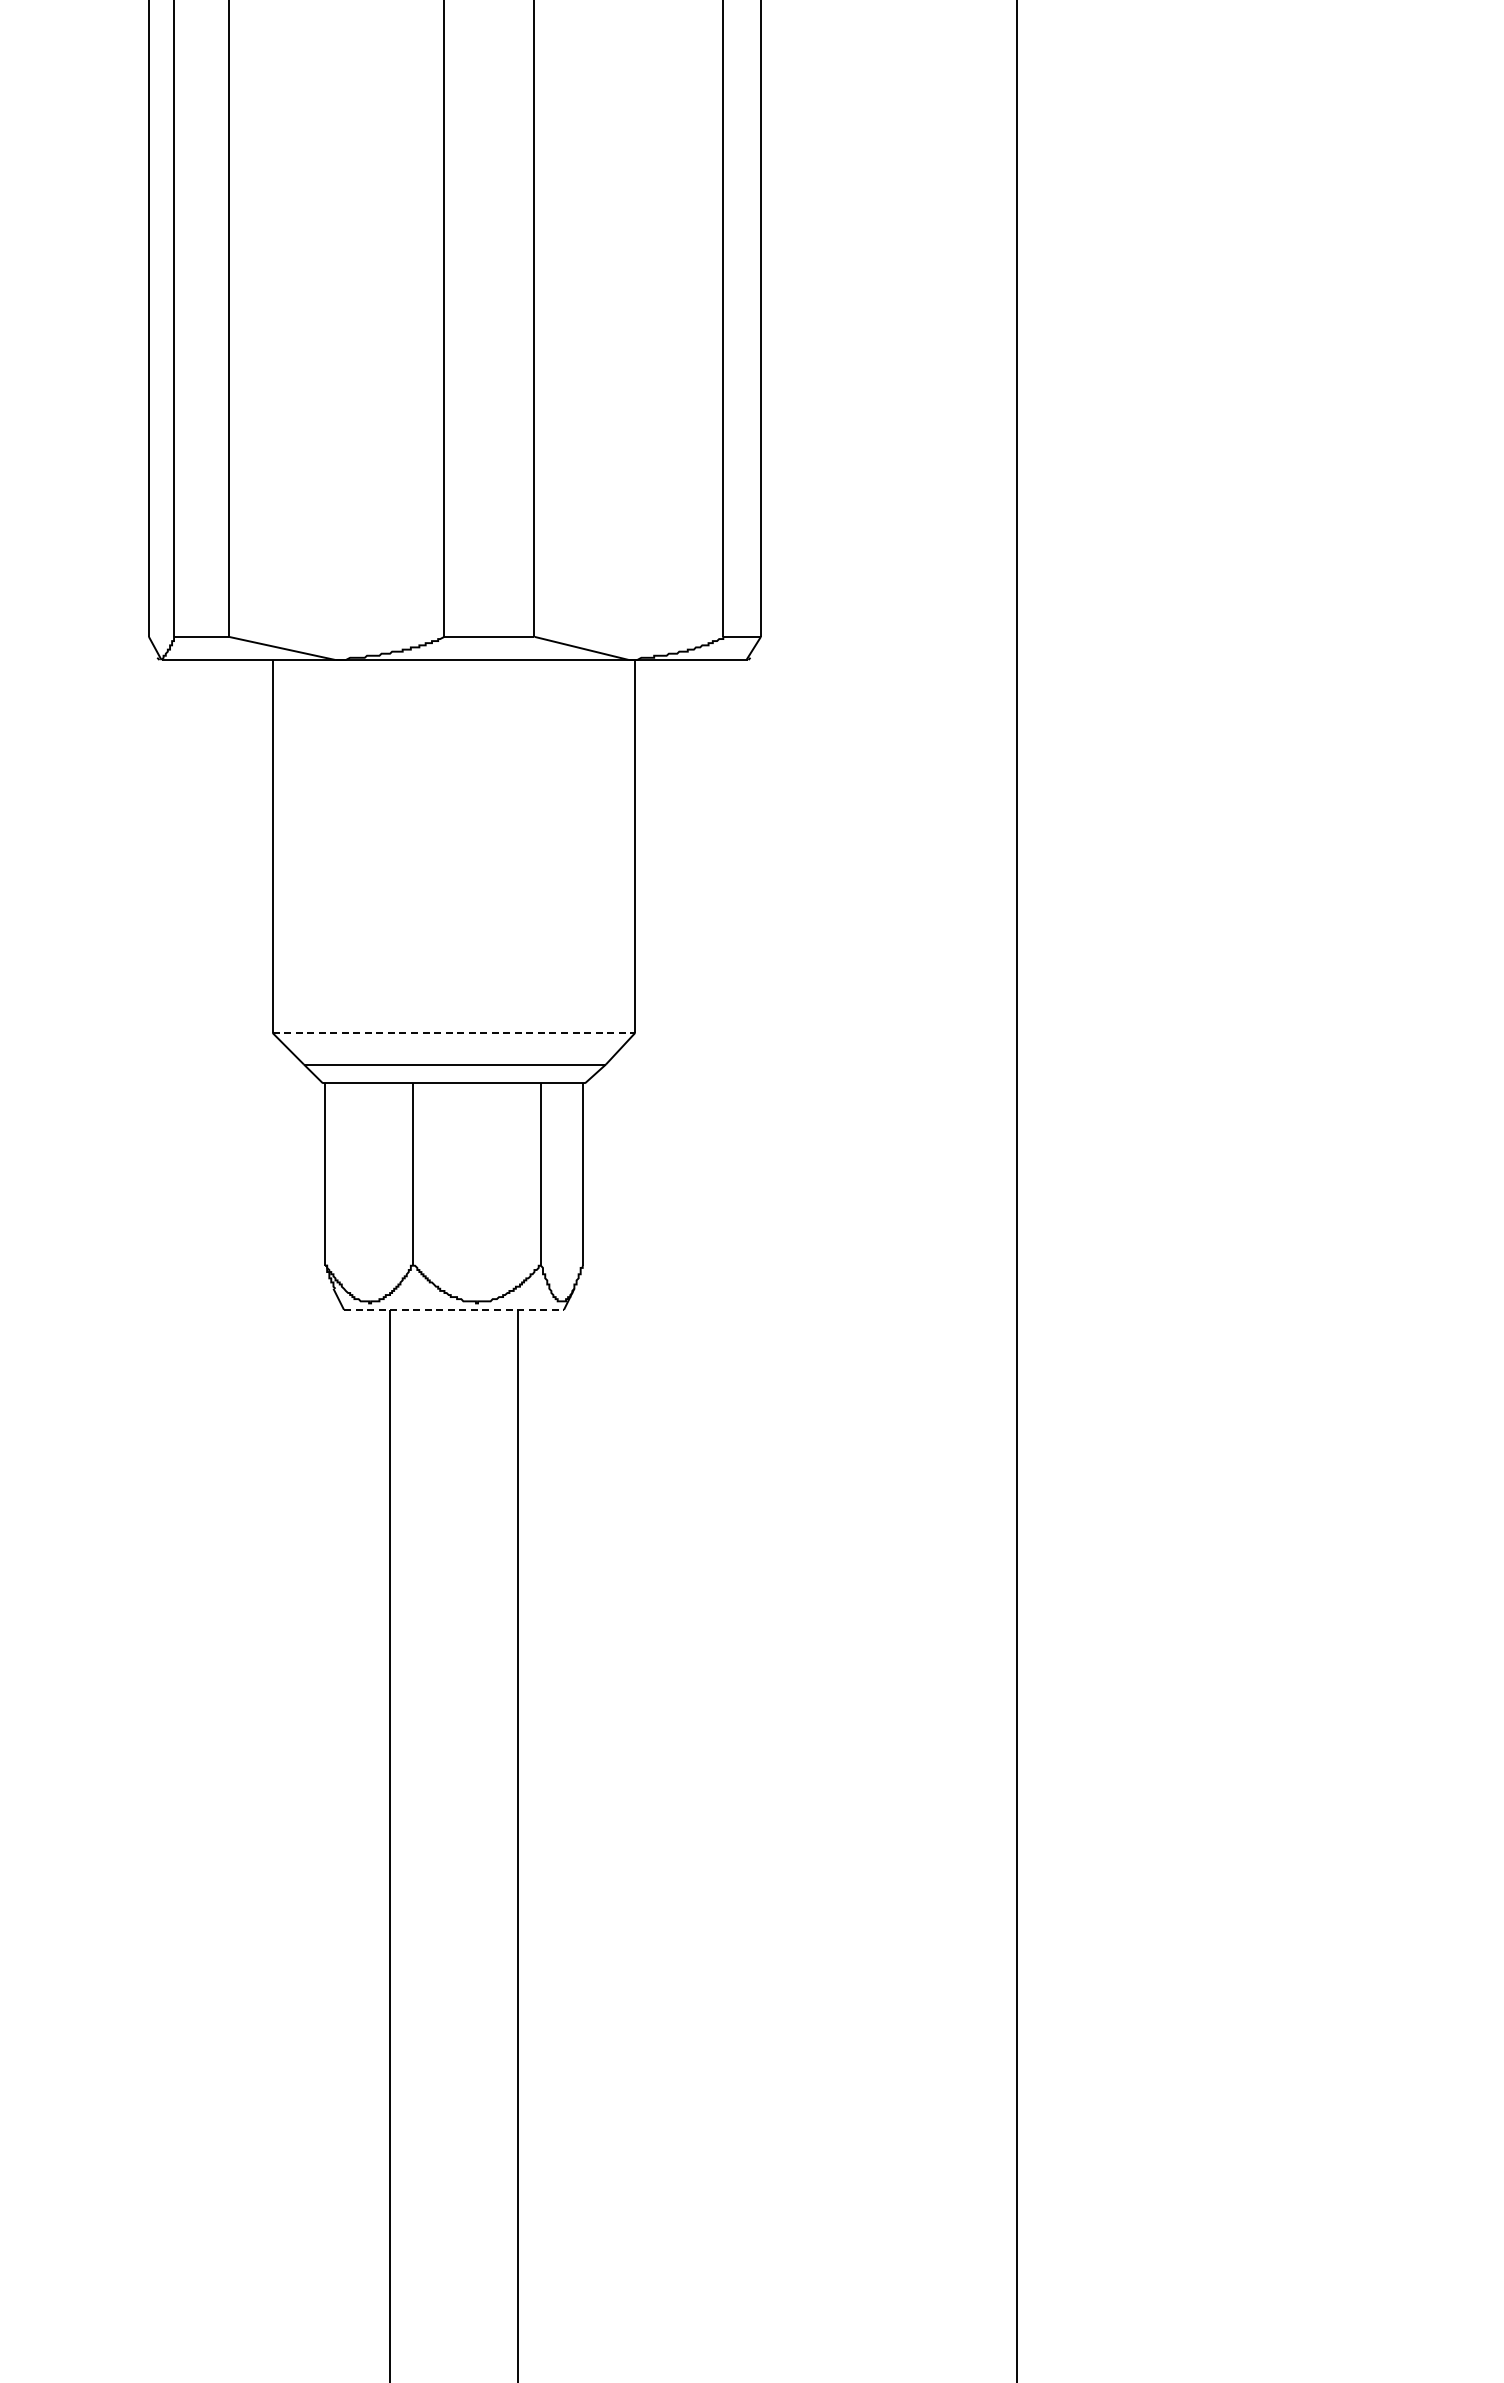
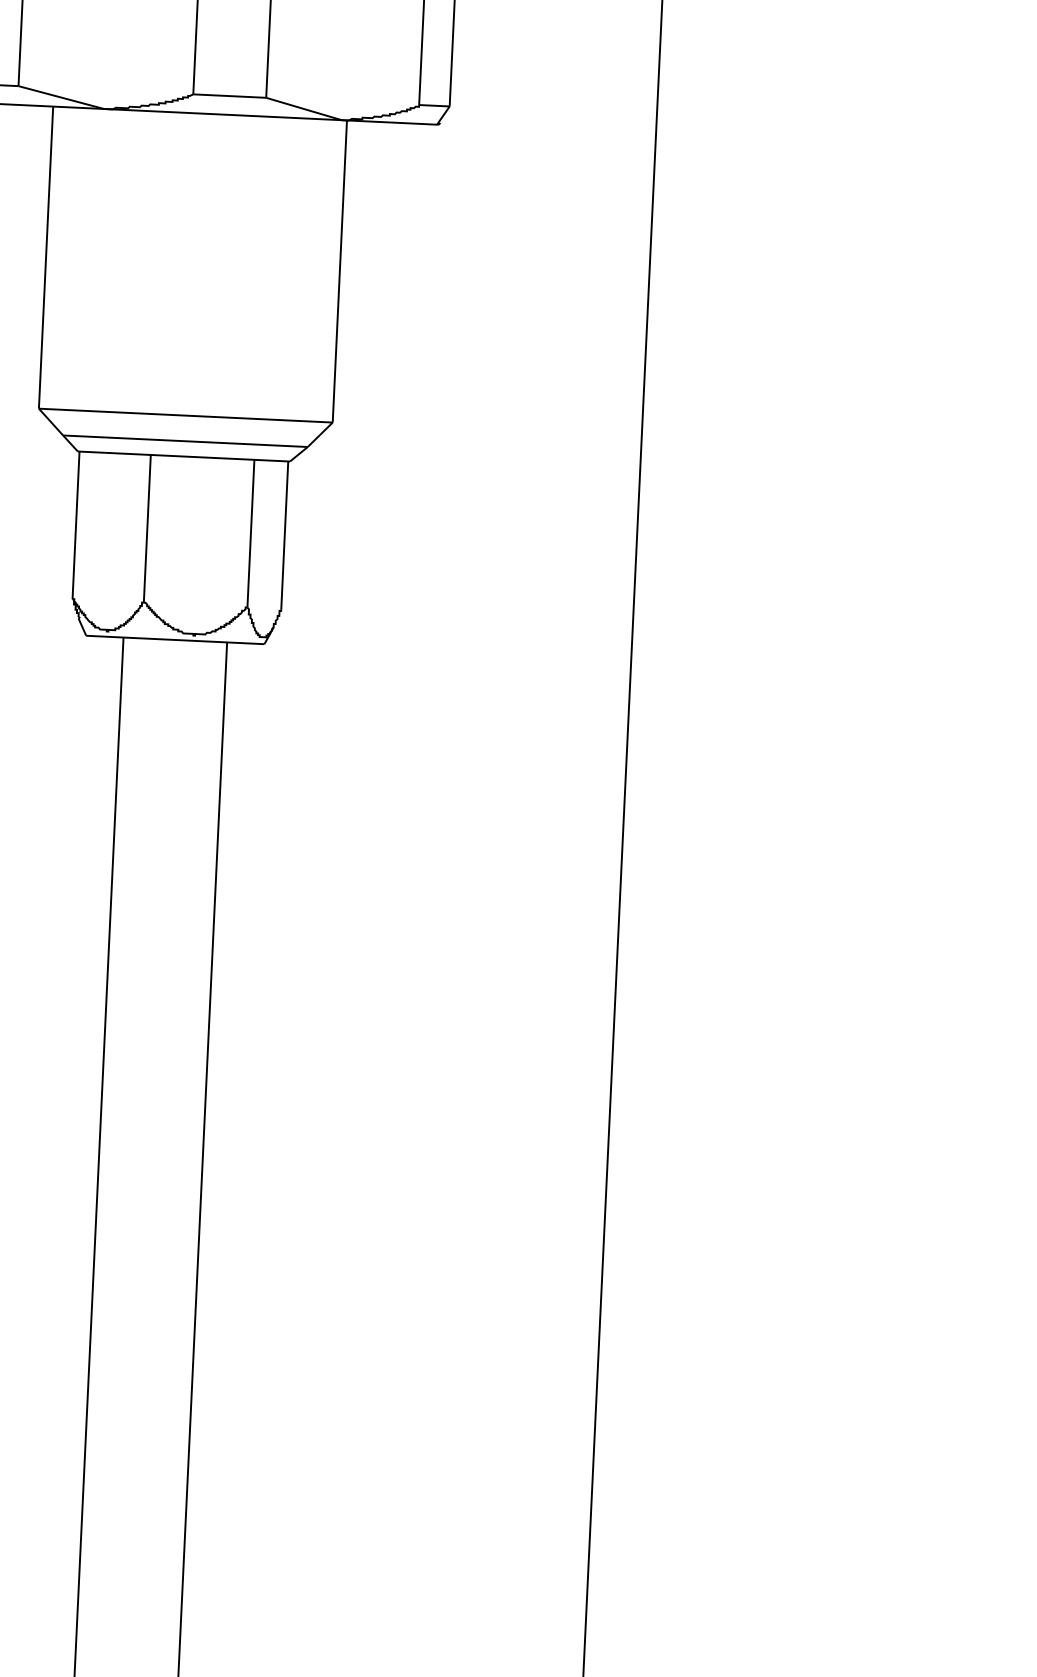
line: (454, 1032) -> (186, 415), dashed -> solid
line: (454, 1309) -> (175, 639), dashed -> solid

